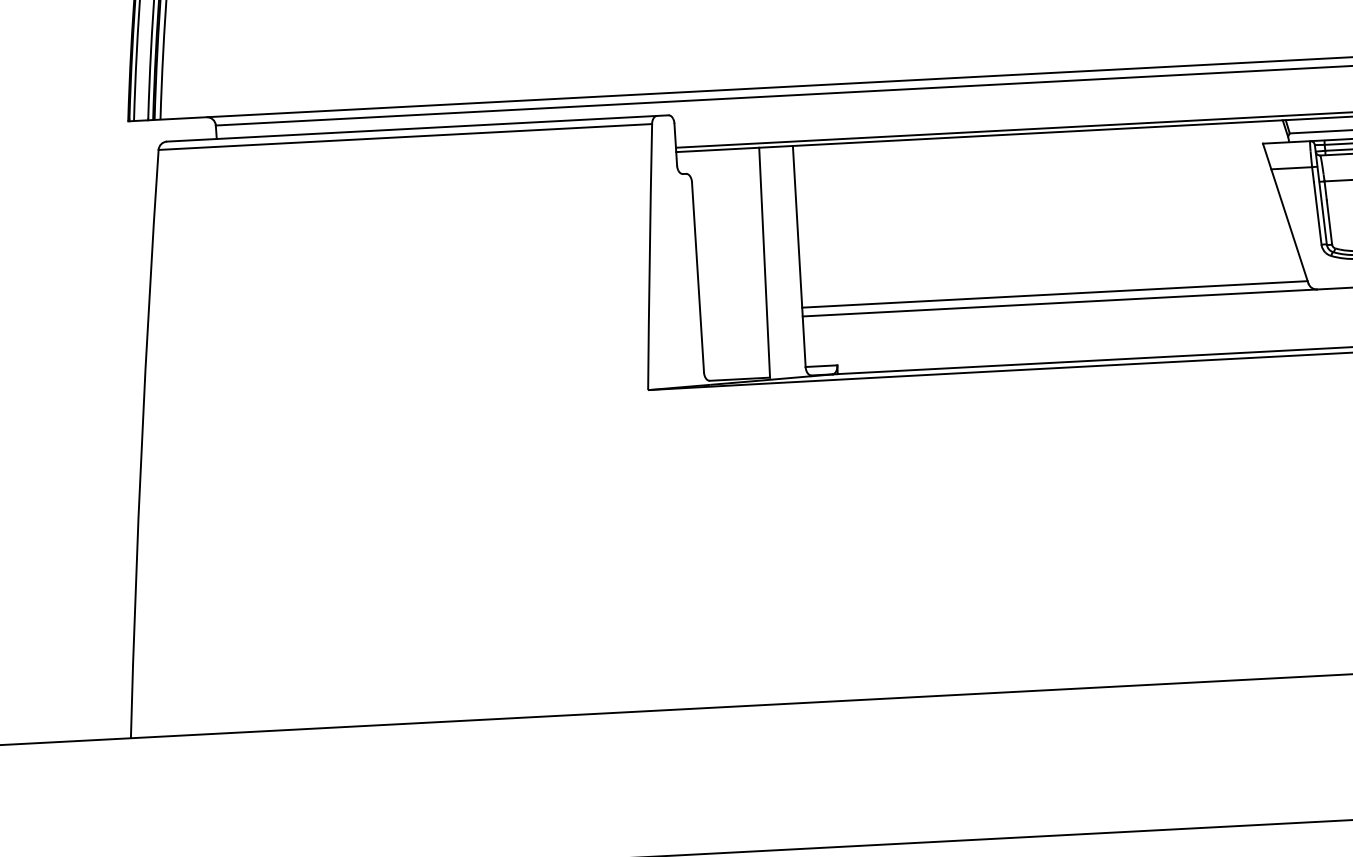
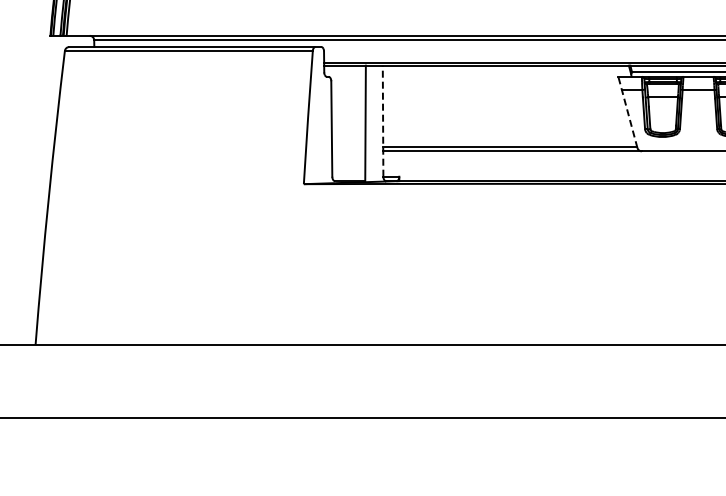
line: (1284, 213) -> (627, 112), solid -> dashed
line: (800, 257) -> (383, 121), solid -> dashed

